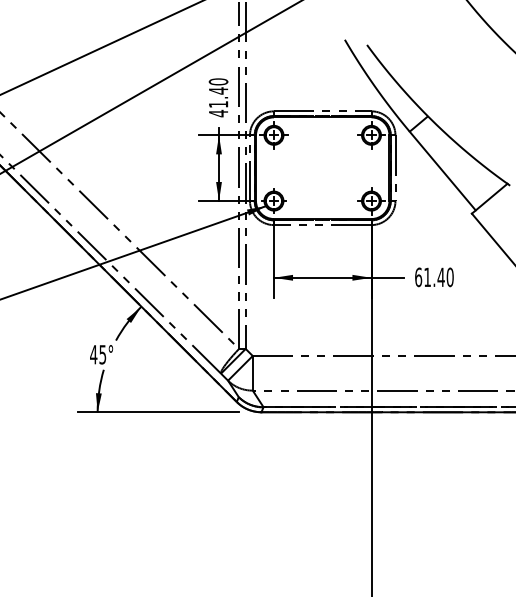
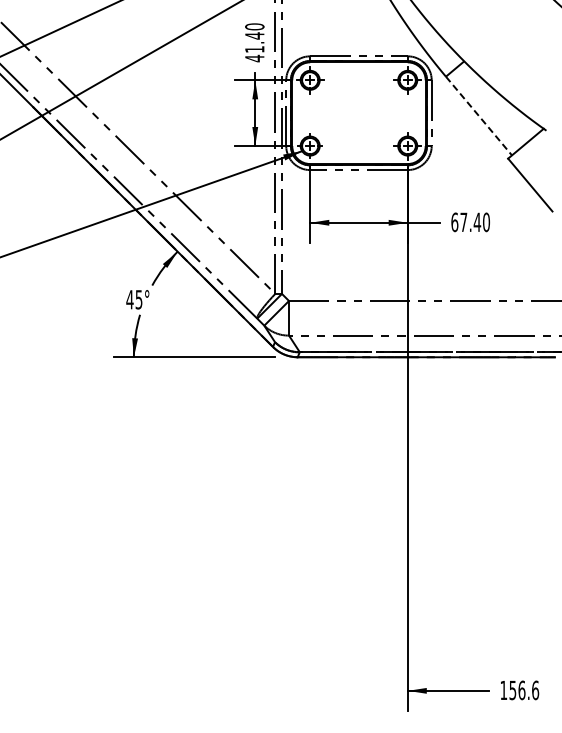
line: (443, 171) -> (479, 116), solid -> dashed
text: (427, 276) -> (463, 221), 61.40 -> 67.40

